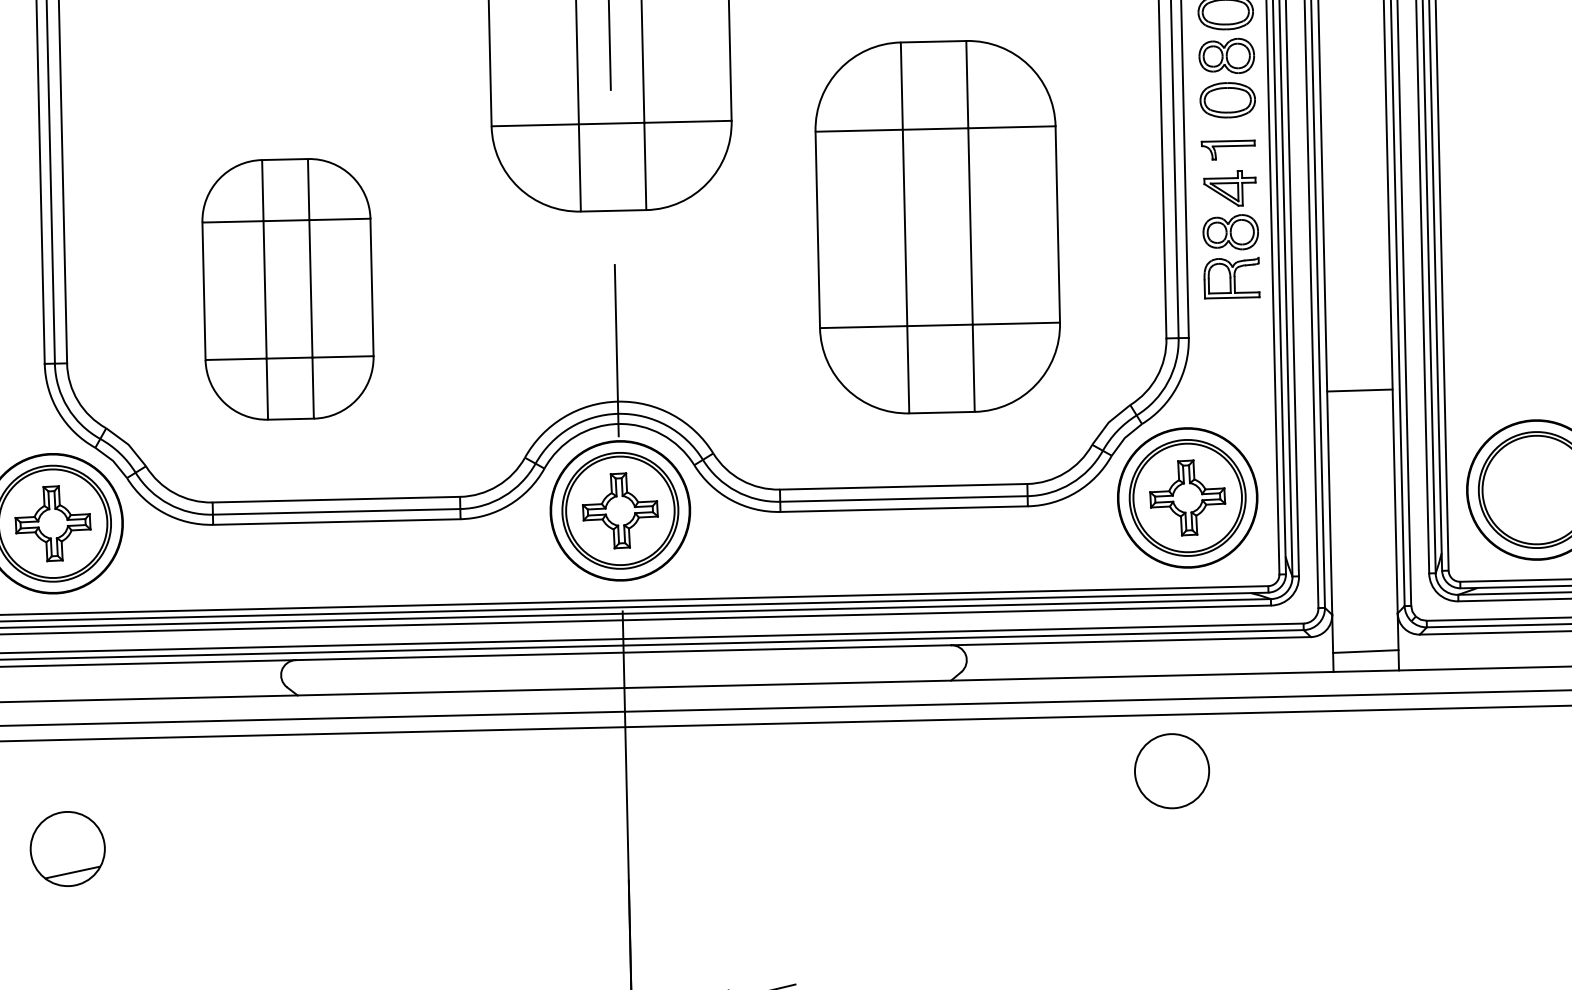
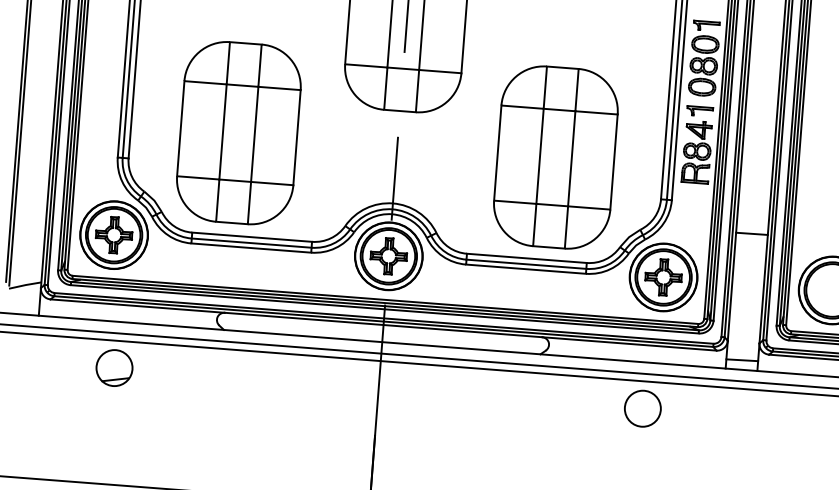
part: (936, 227) -> (555, 157), moved
part: (287, 289) -> (238, 133), size x1.43
part: (67, 847) -> (114, 367), moved

